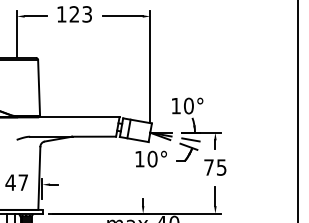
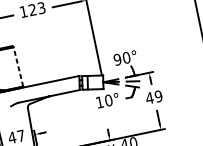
line: (39, 87) -> (18, 66), solid -> dashed
text: (176, 105) -> (117, 59), 10° -> 90°
text: (214, 167) -> (153, 97), 75 -> 49

